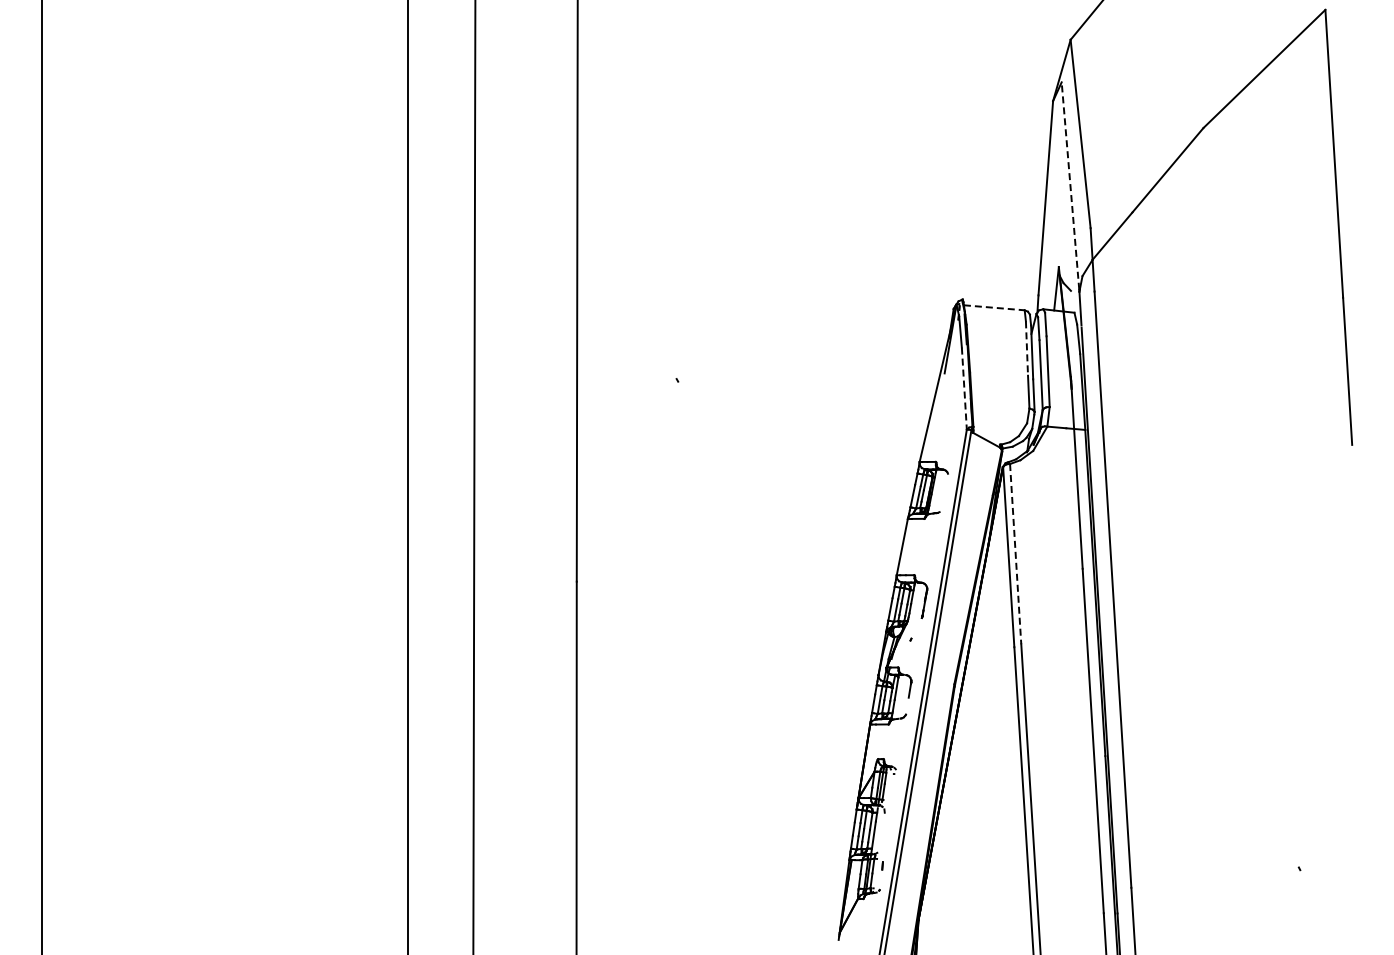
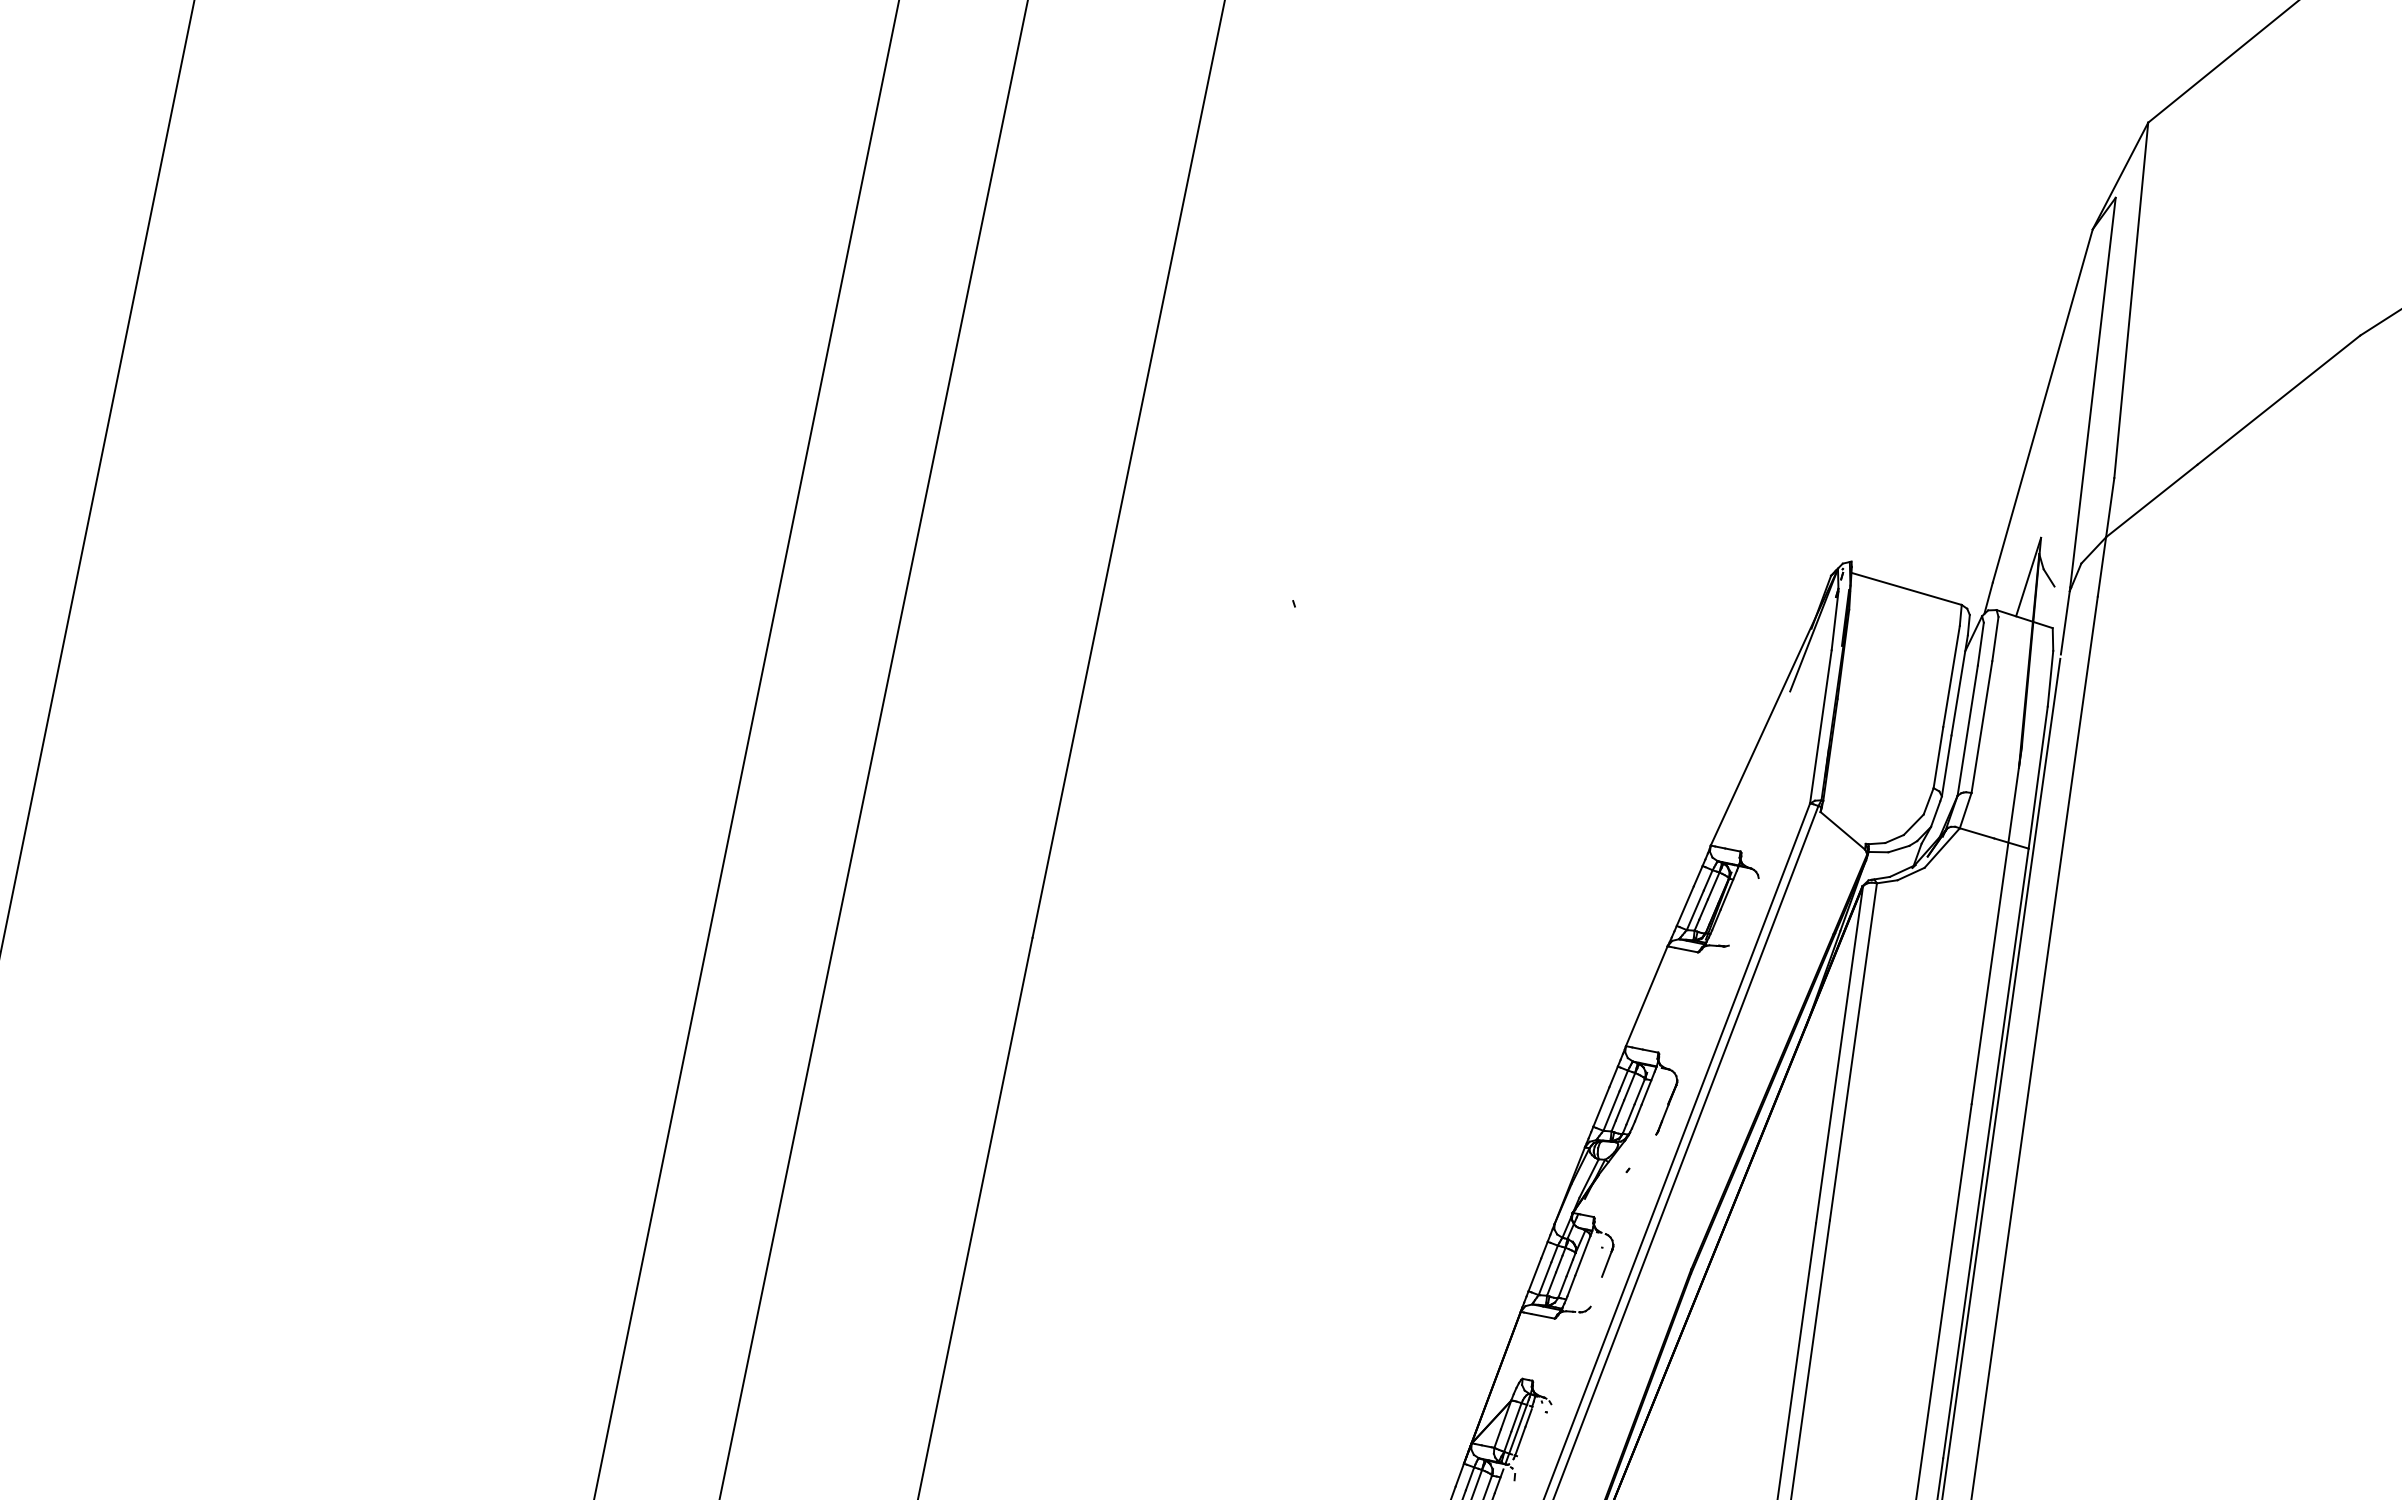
line: (1070, 185) -> (2093, 391), dashed -> solid
line: (994, 307) -> (1907, 588), dashed -> solid
line: (1026, 349) -> (1950, 677), dashed -> solid
line: (964, 389) -> (1820, 728), dashed -> solid
line: (1015, 554) -> (1852, 1052), dashed -> solid

